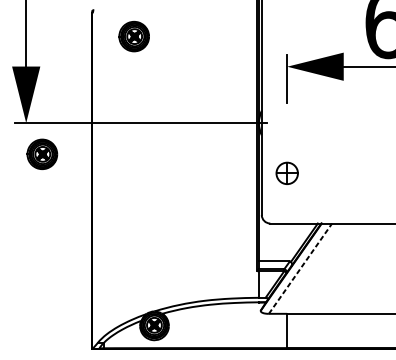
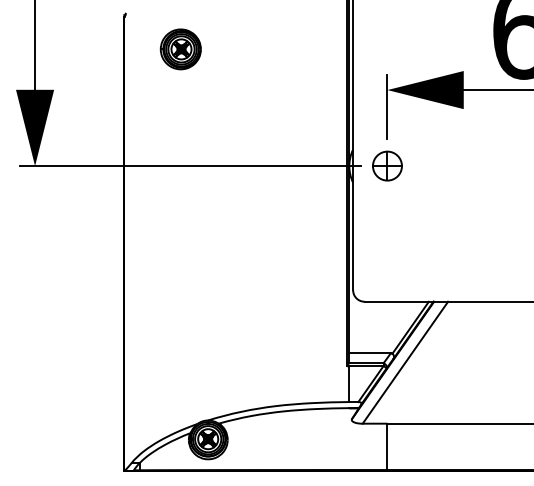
part: (42, 154) -> (56, 208), removed
part: (287, 172) -> (387, 165), moved
line: (300, 268) -> (405, 362), dashed -> solid

